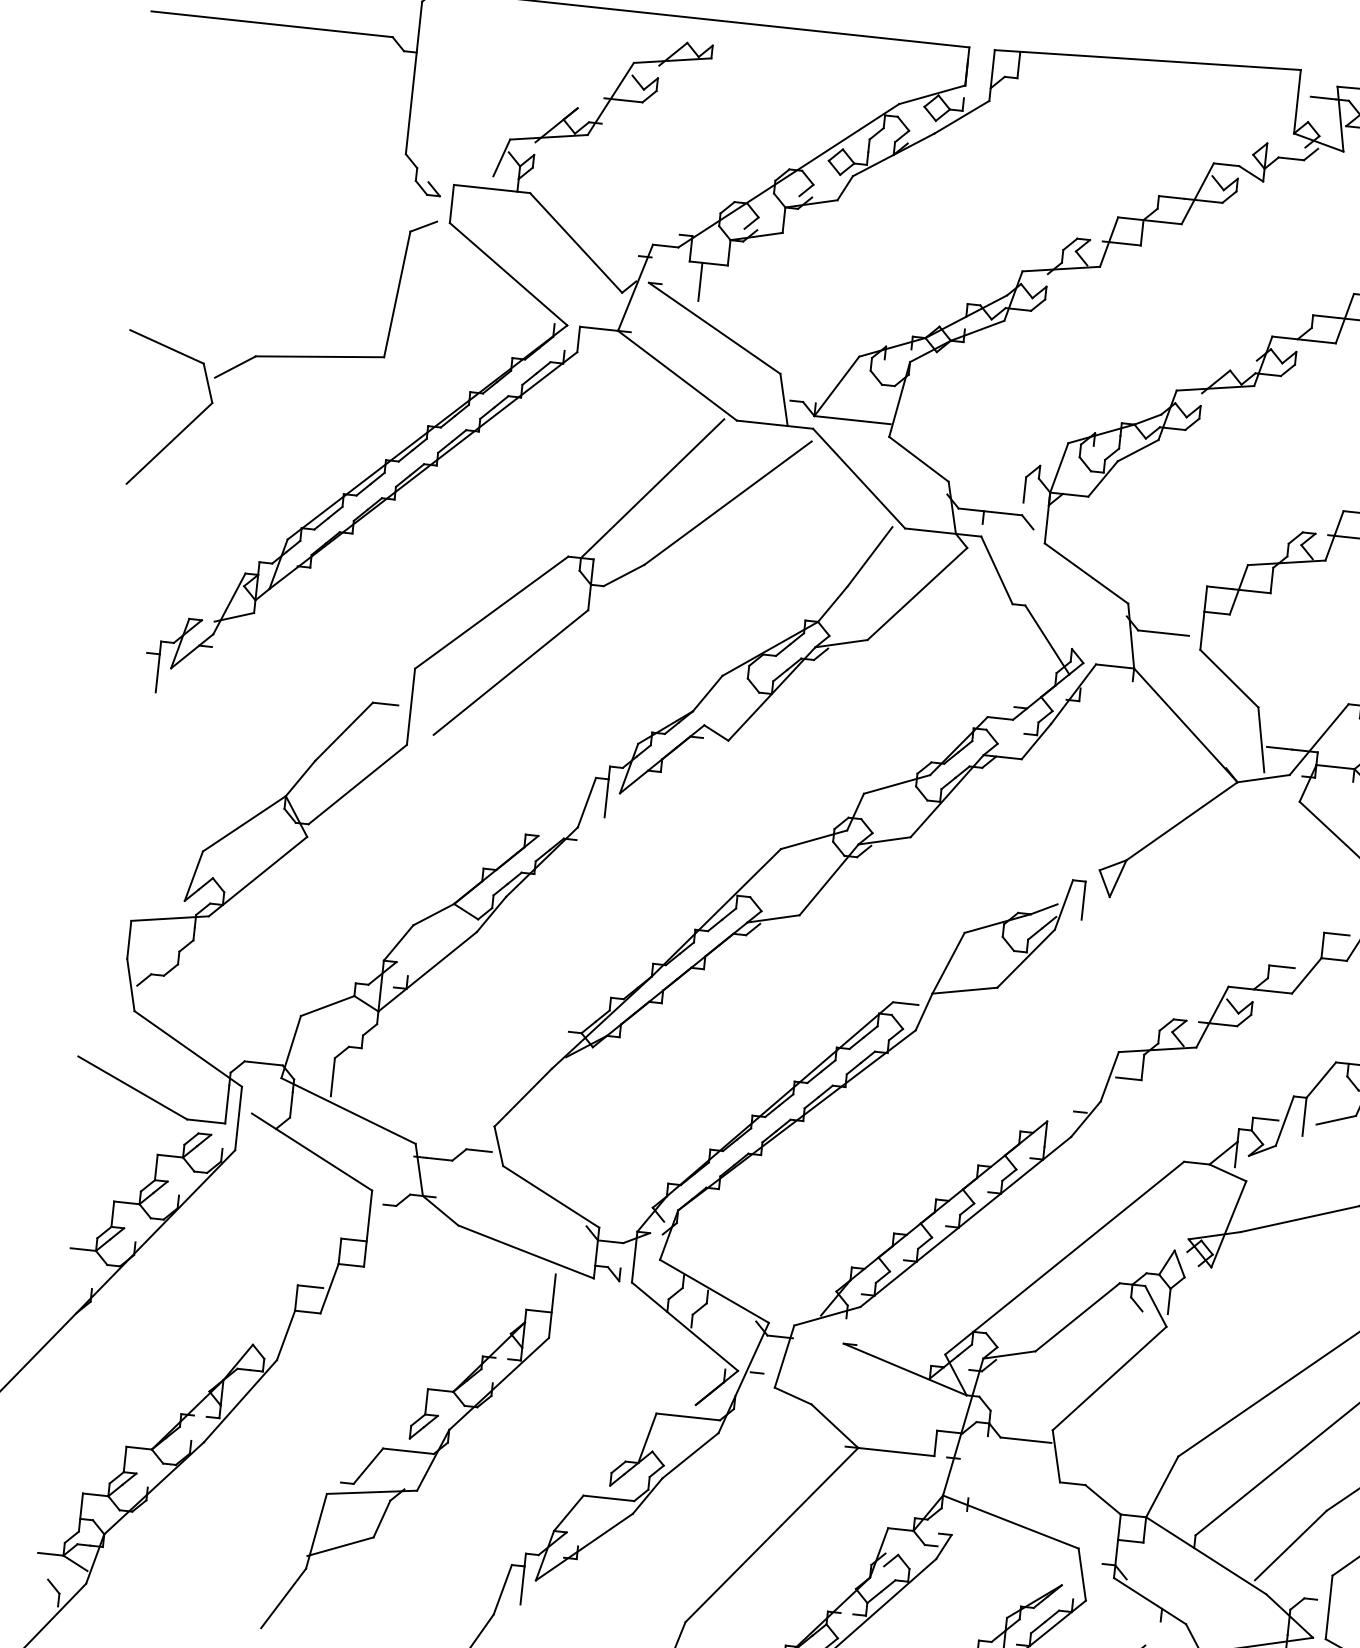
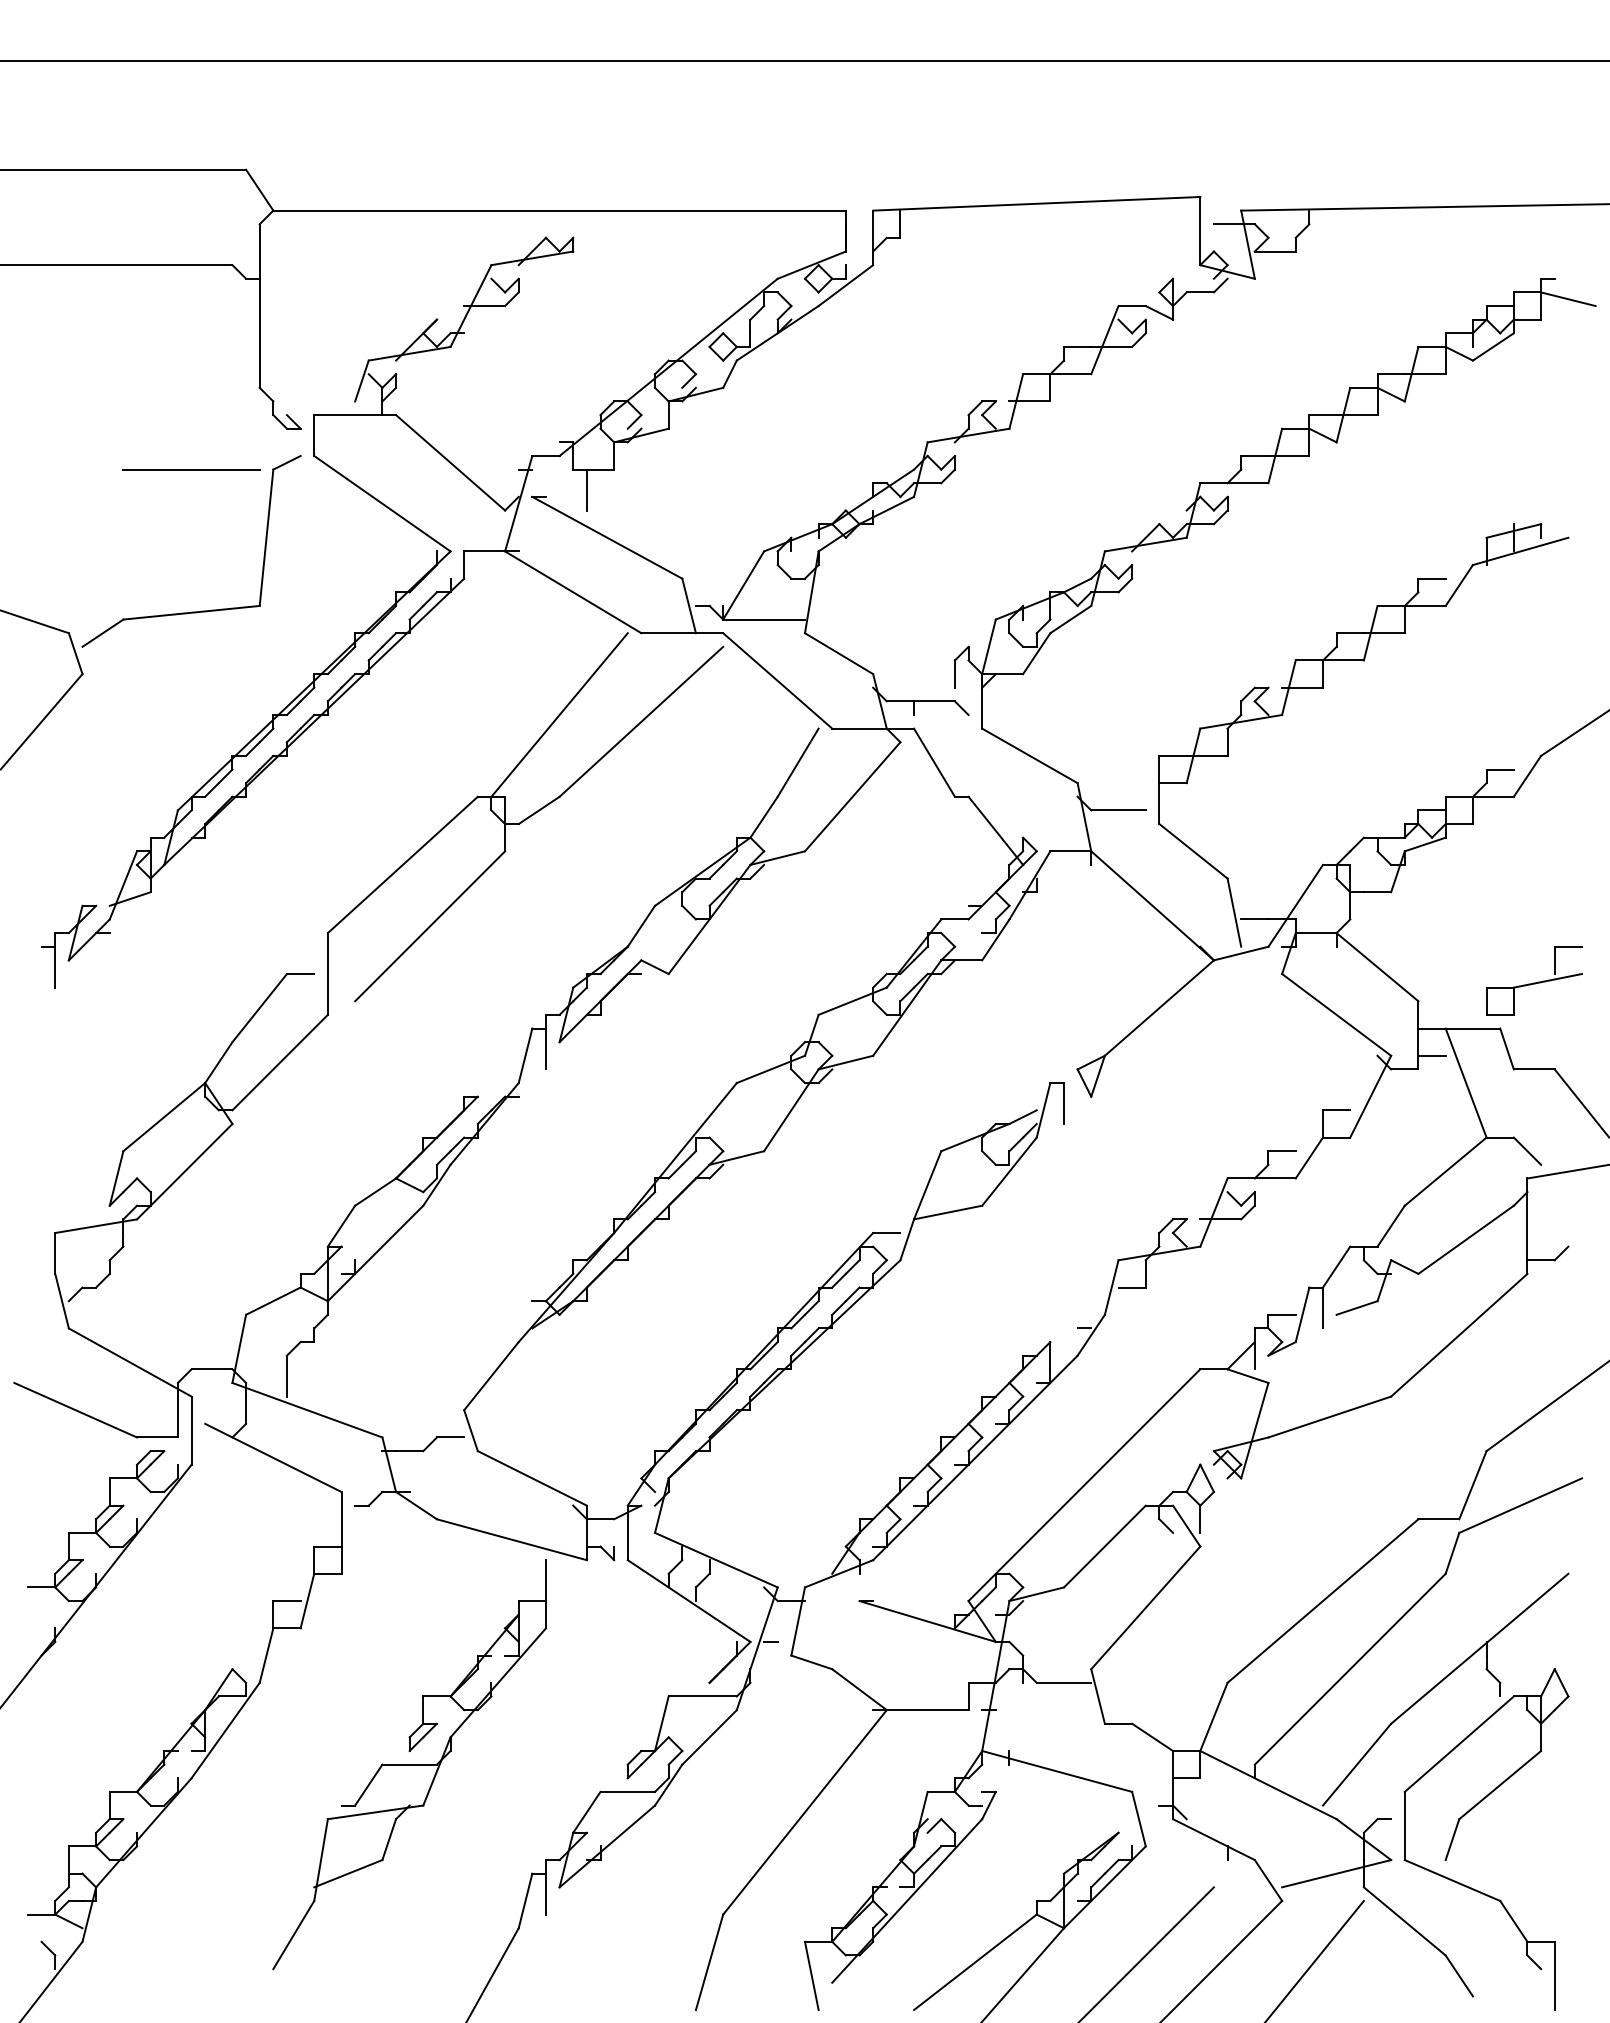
line: (334, 223) -> (191, 469), added

